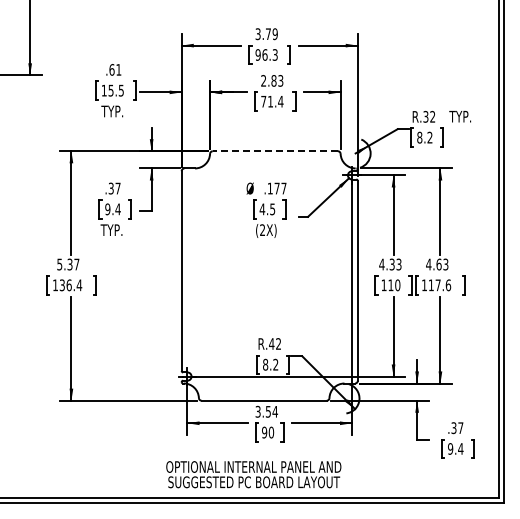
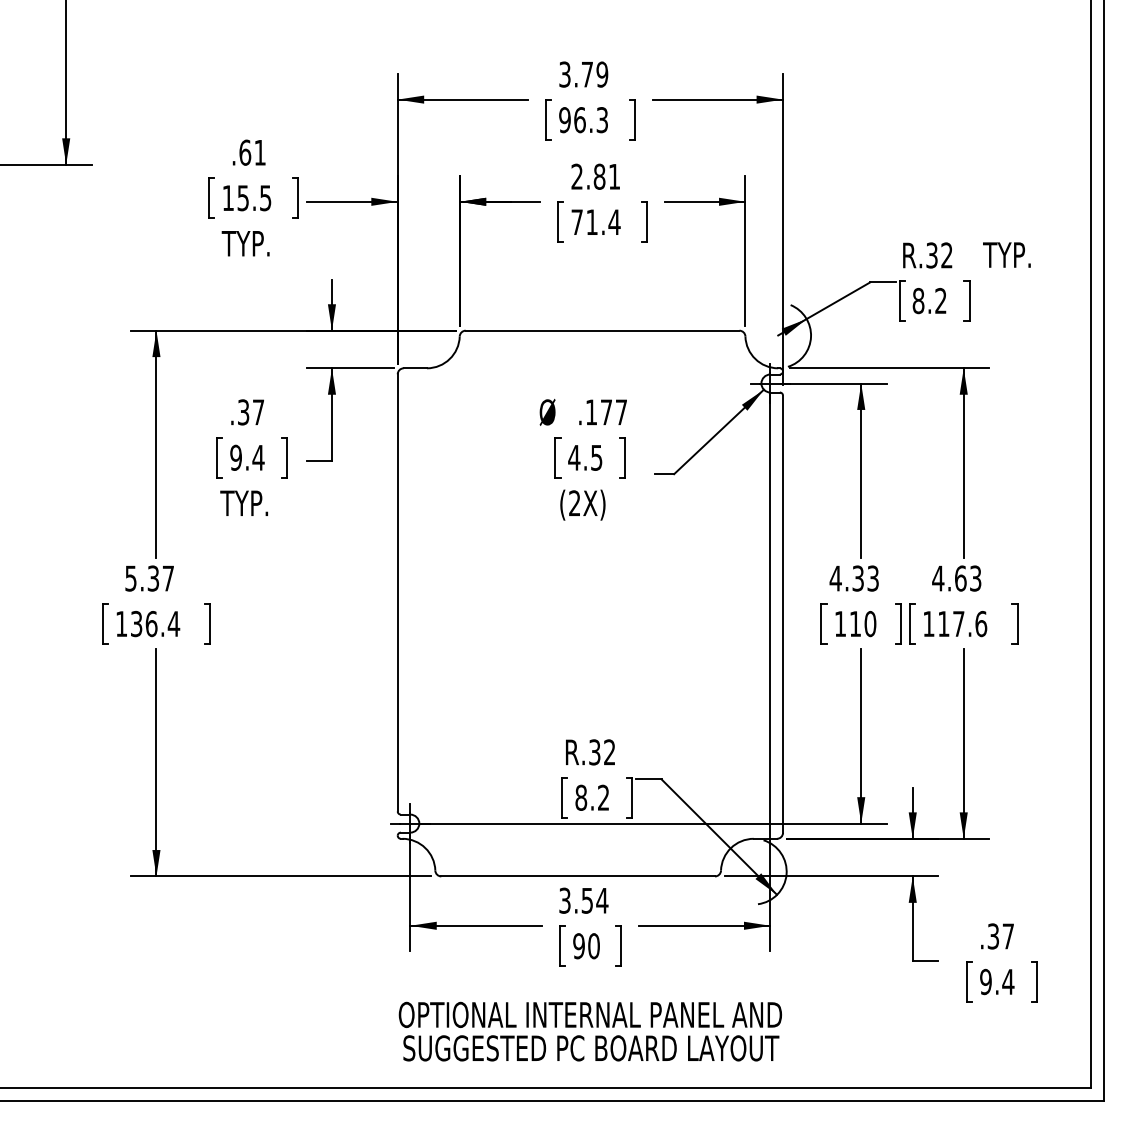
text: (280, 80) -> (613, 175), 2.83 -> 2.81
line: (275, 151) -> (602, 331), dashed -> solid
text: (271, 343) -> (594, 751), R.42 -> R.32
text: (253, 474) -> (589, 1031), moved

